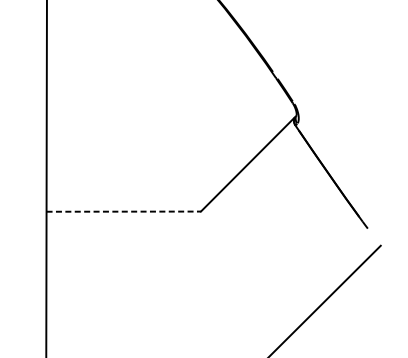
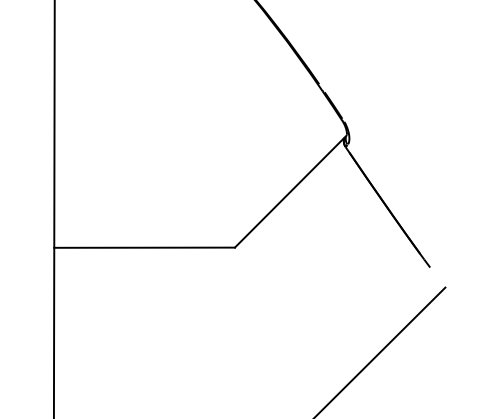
line: (124, 211) -> (145, 247), dashed -> solid

